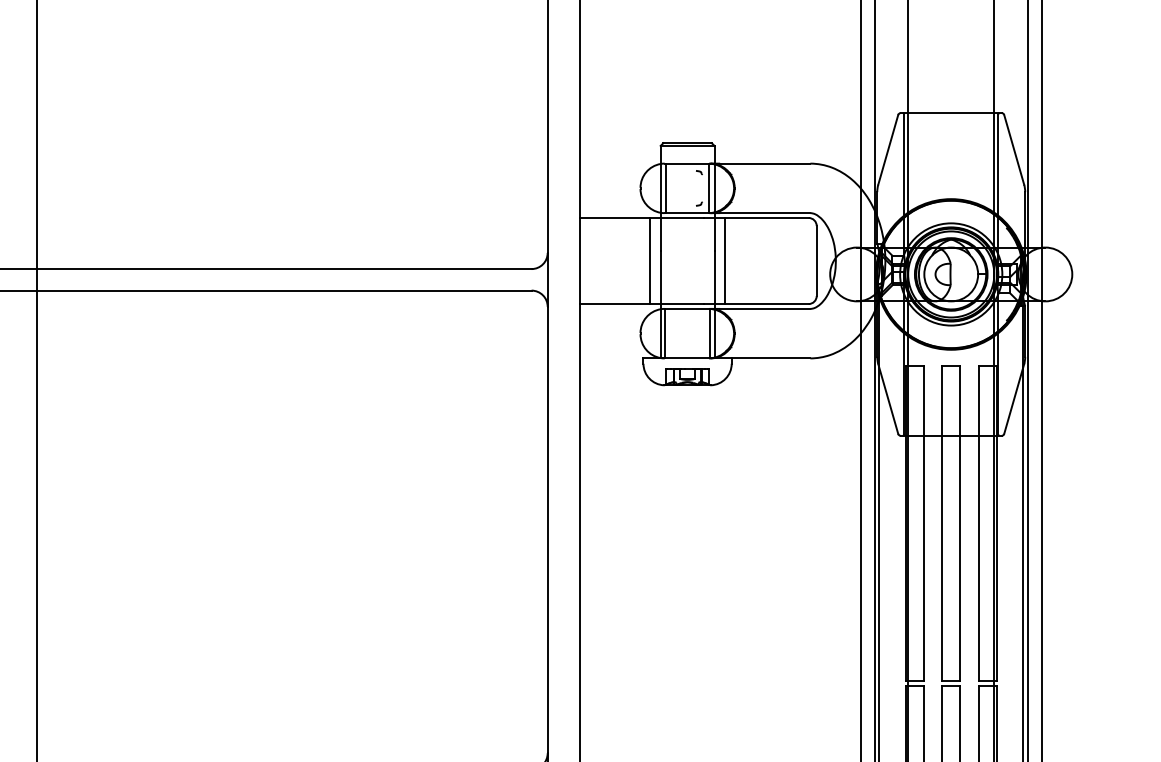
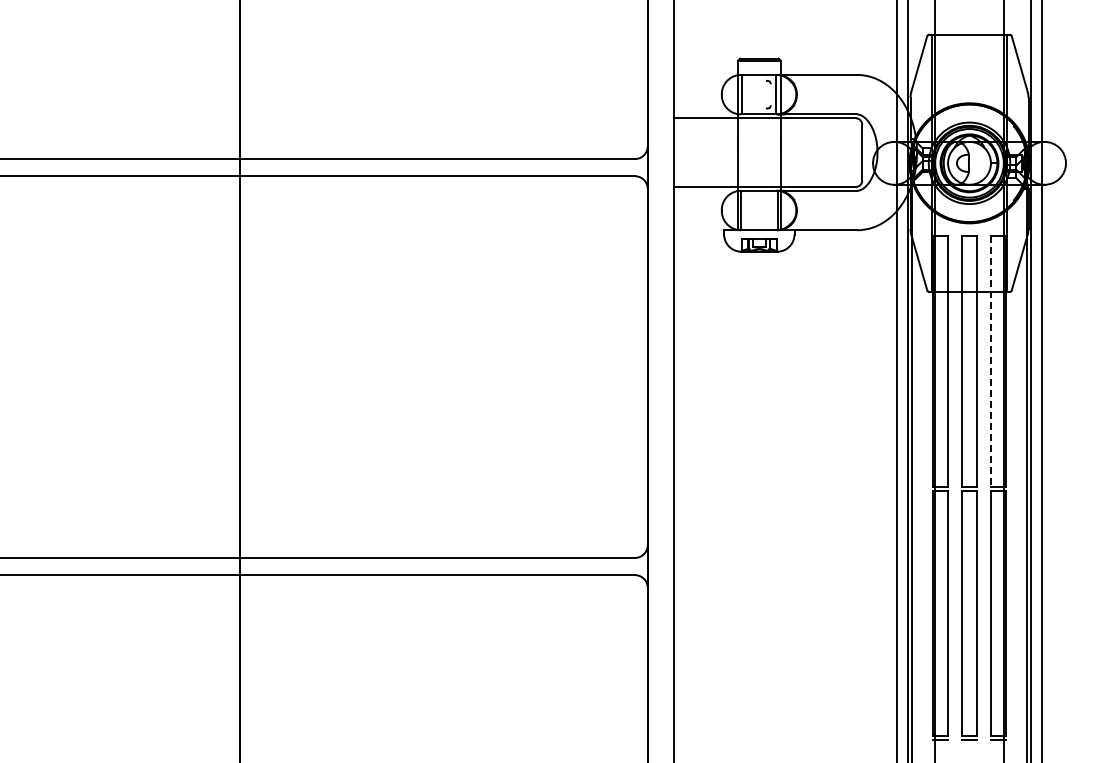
line: (650, 260) -> (729, 152), removed
line: (725, 260) -> (789, 152), removed
line: (978, 524) -> (991, 362), solid -> dashed

